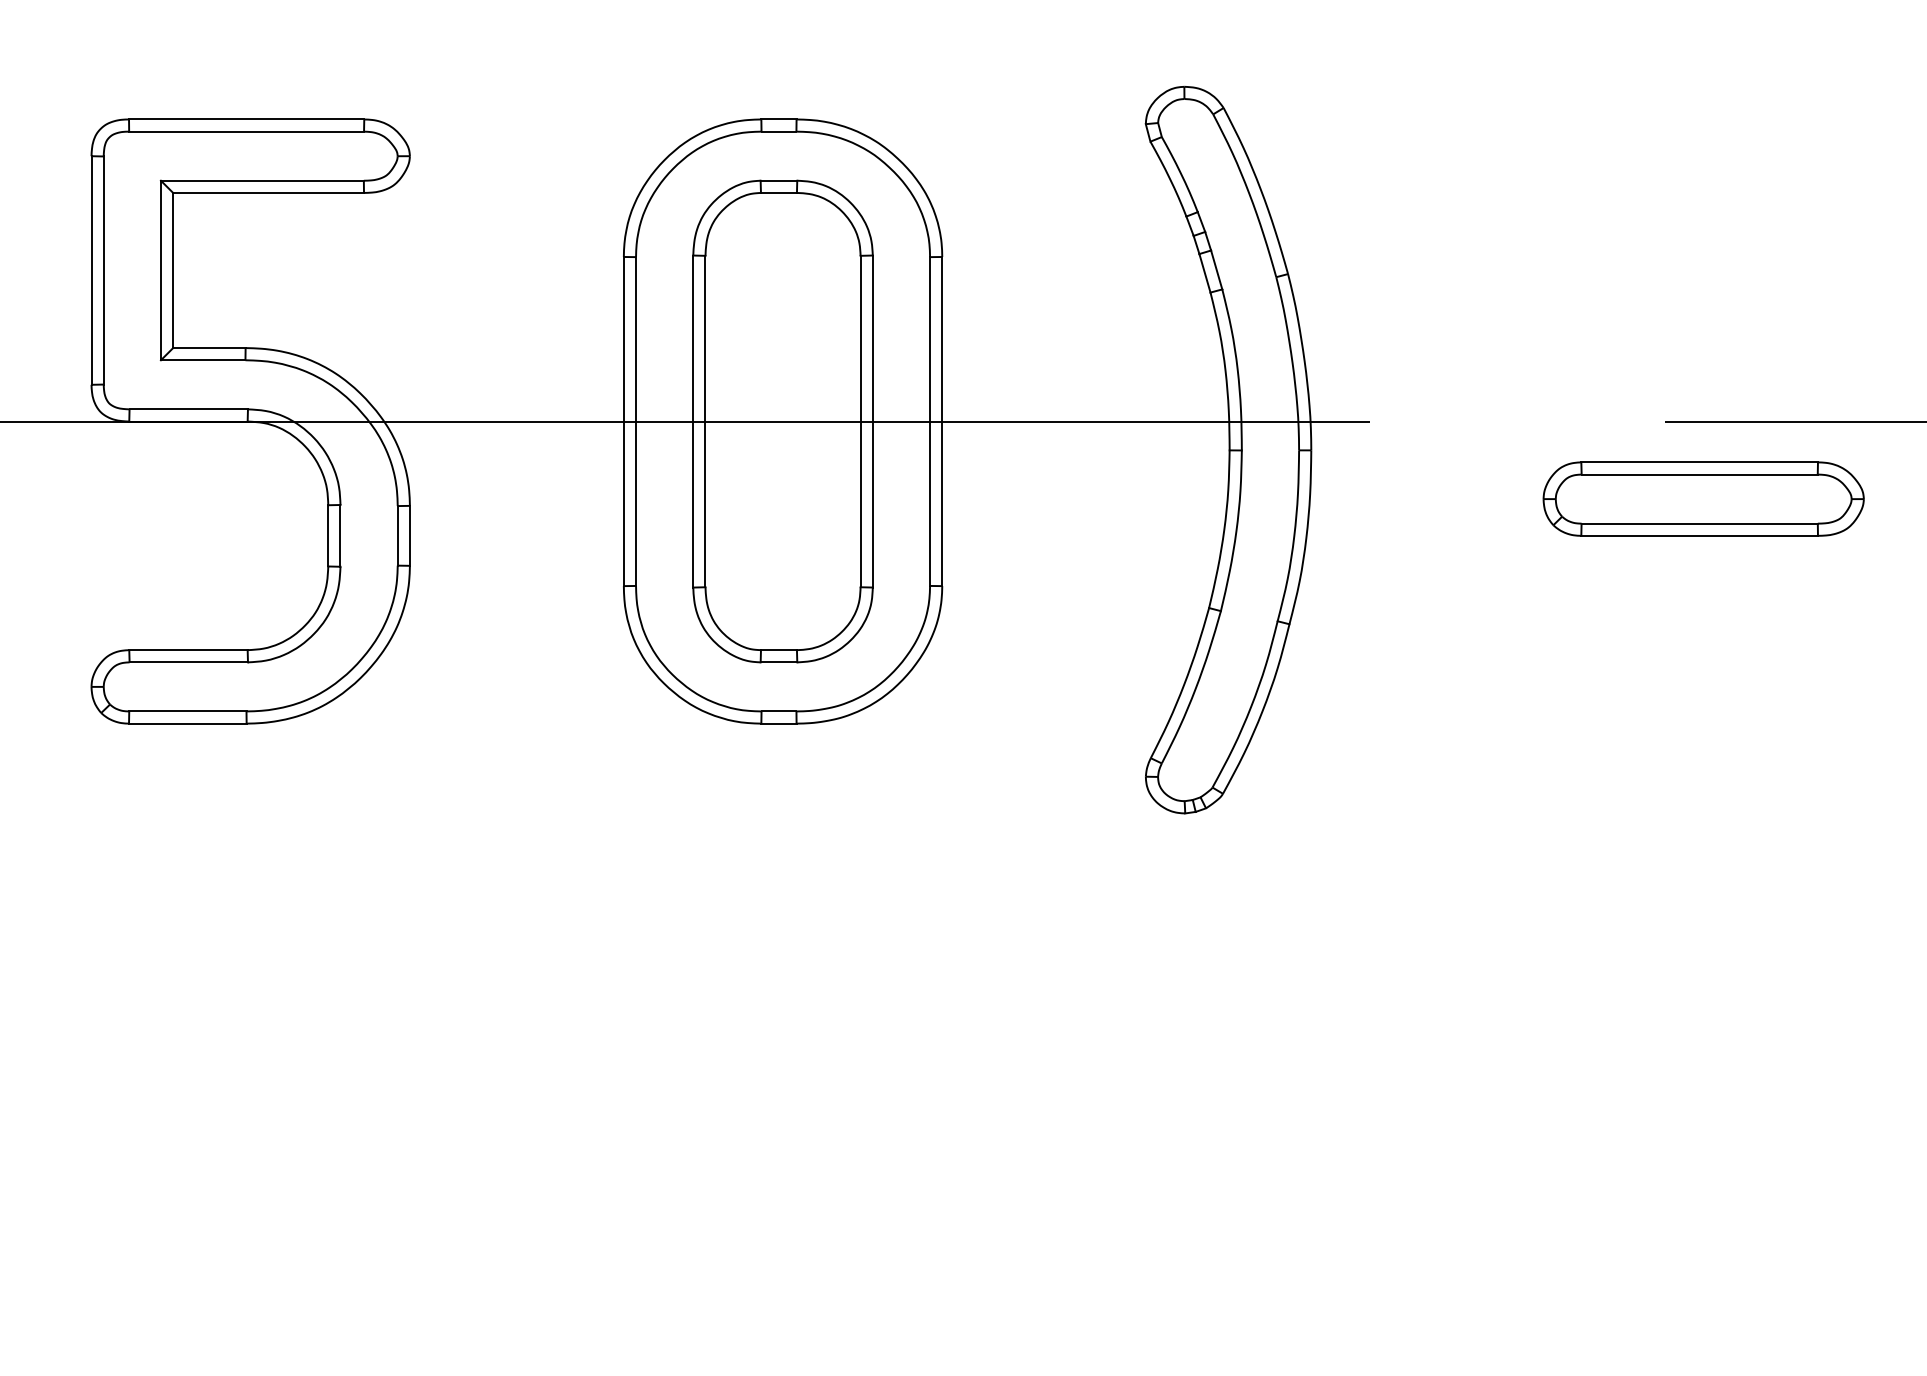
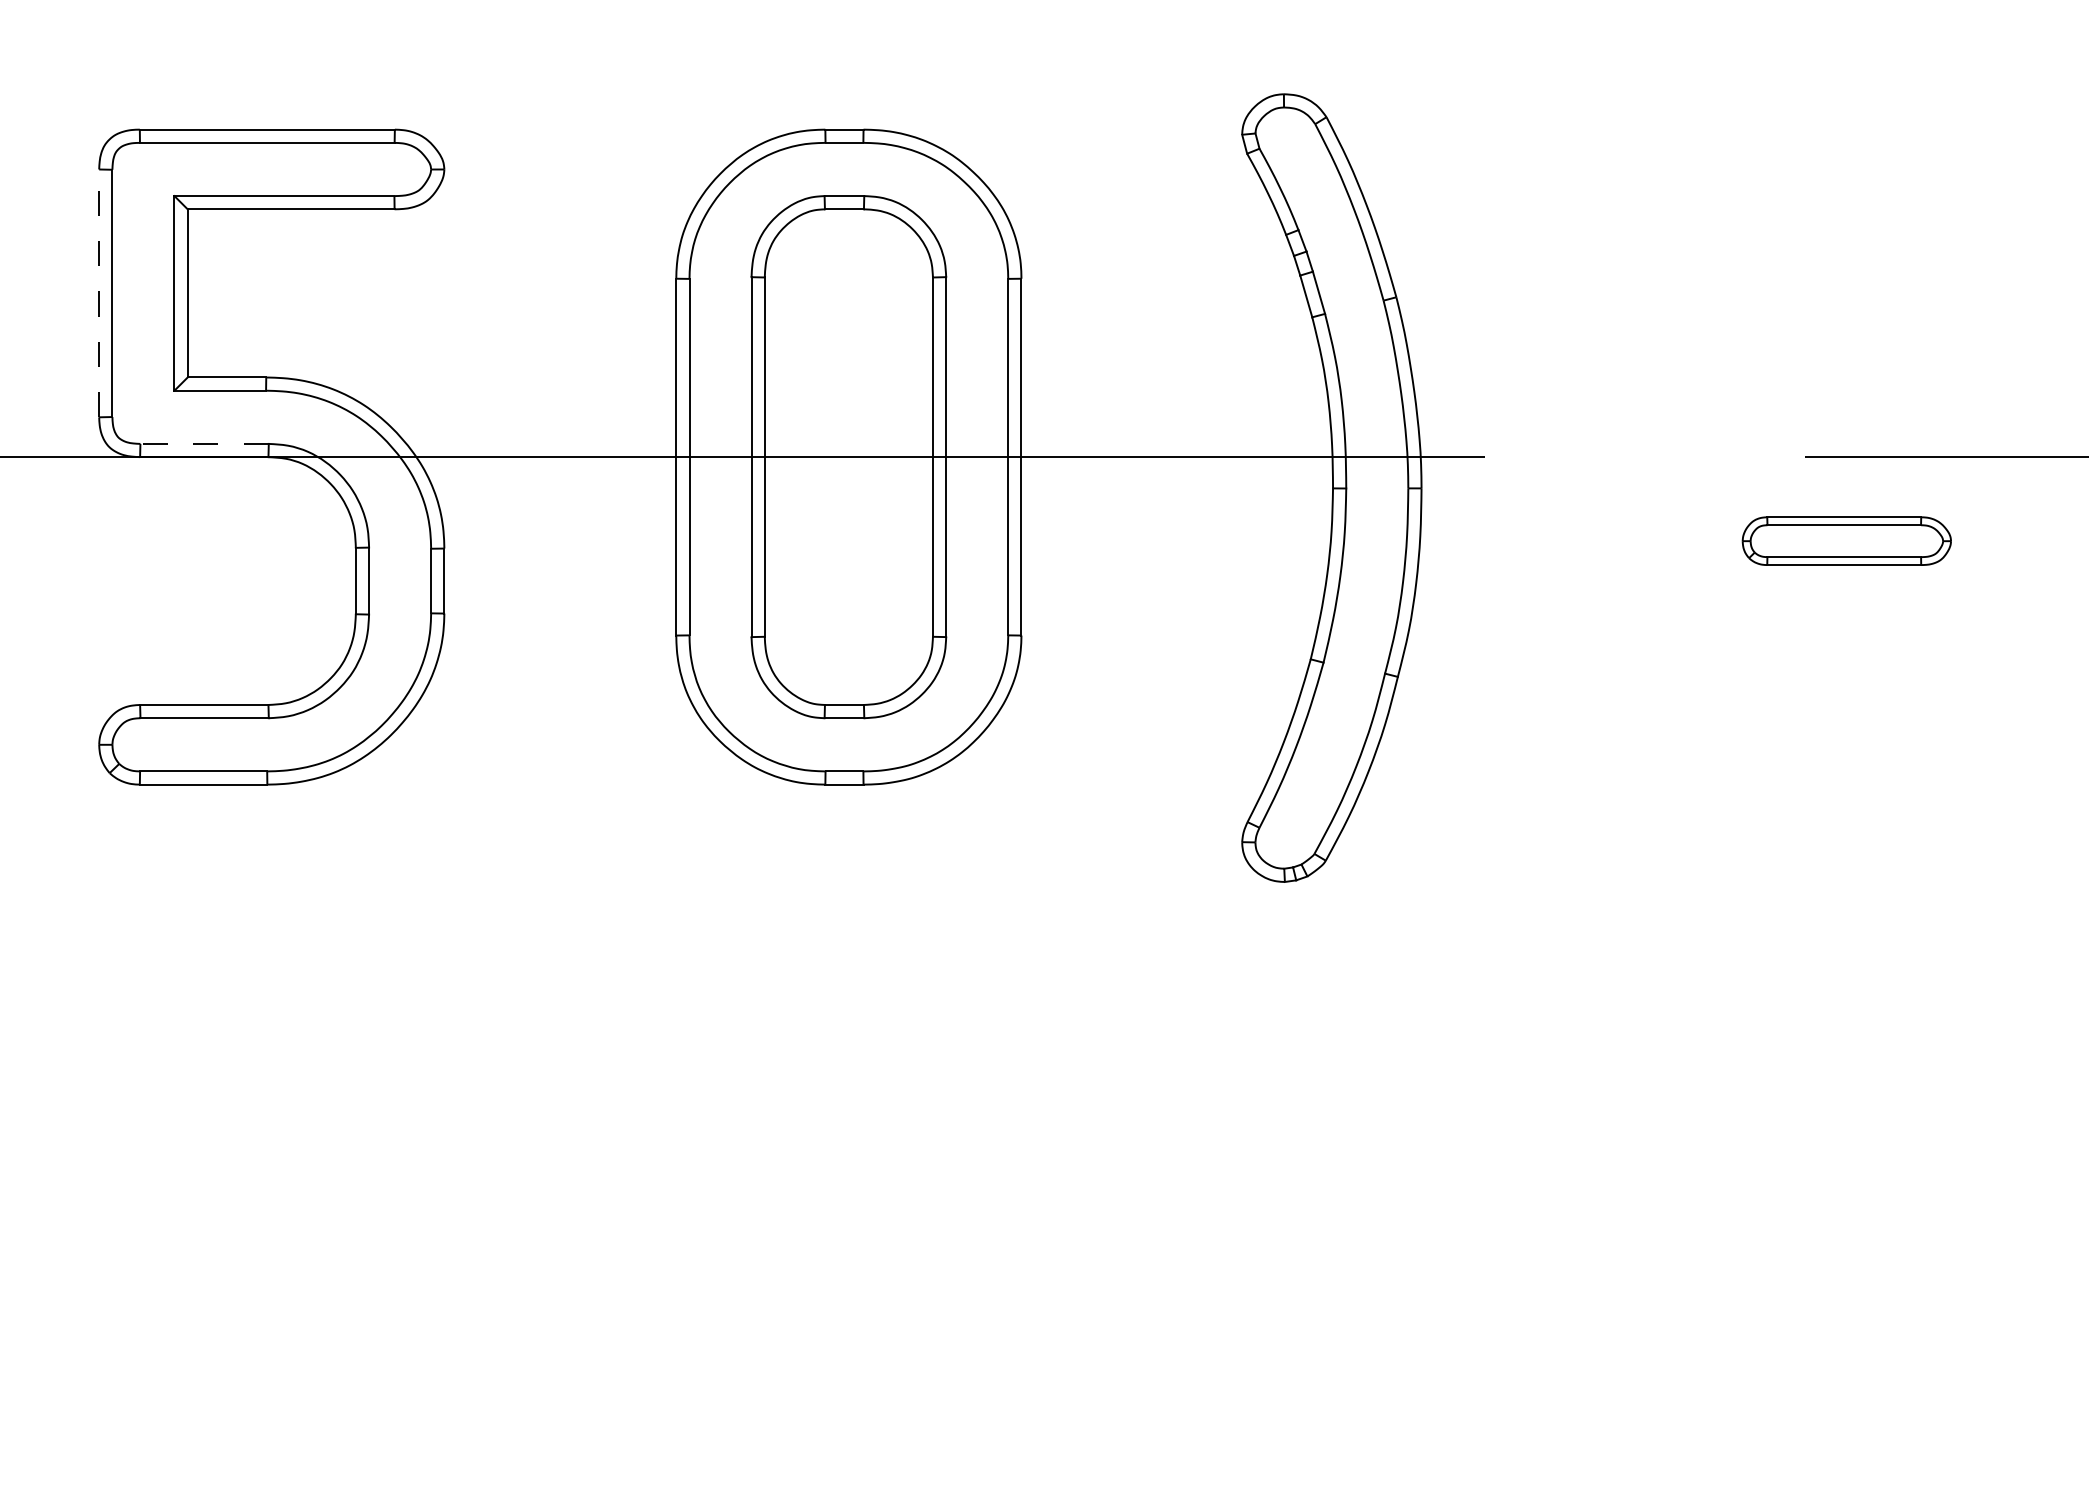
line: (91, 270) -> (99, 293), solid -> dashed
line: (188, 409) -> (204, 444), solid -> dashed
part: (1703, 498) -> (1846, 540), size x0.6

